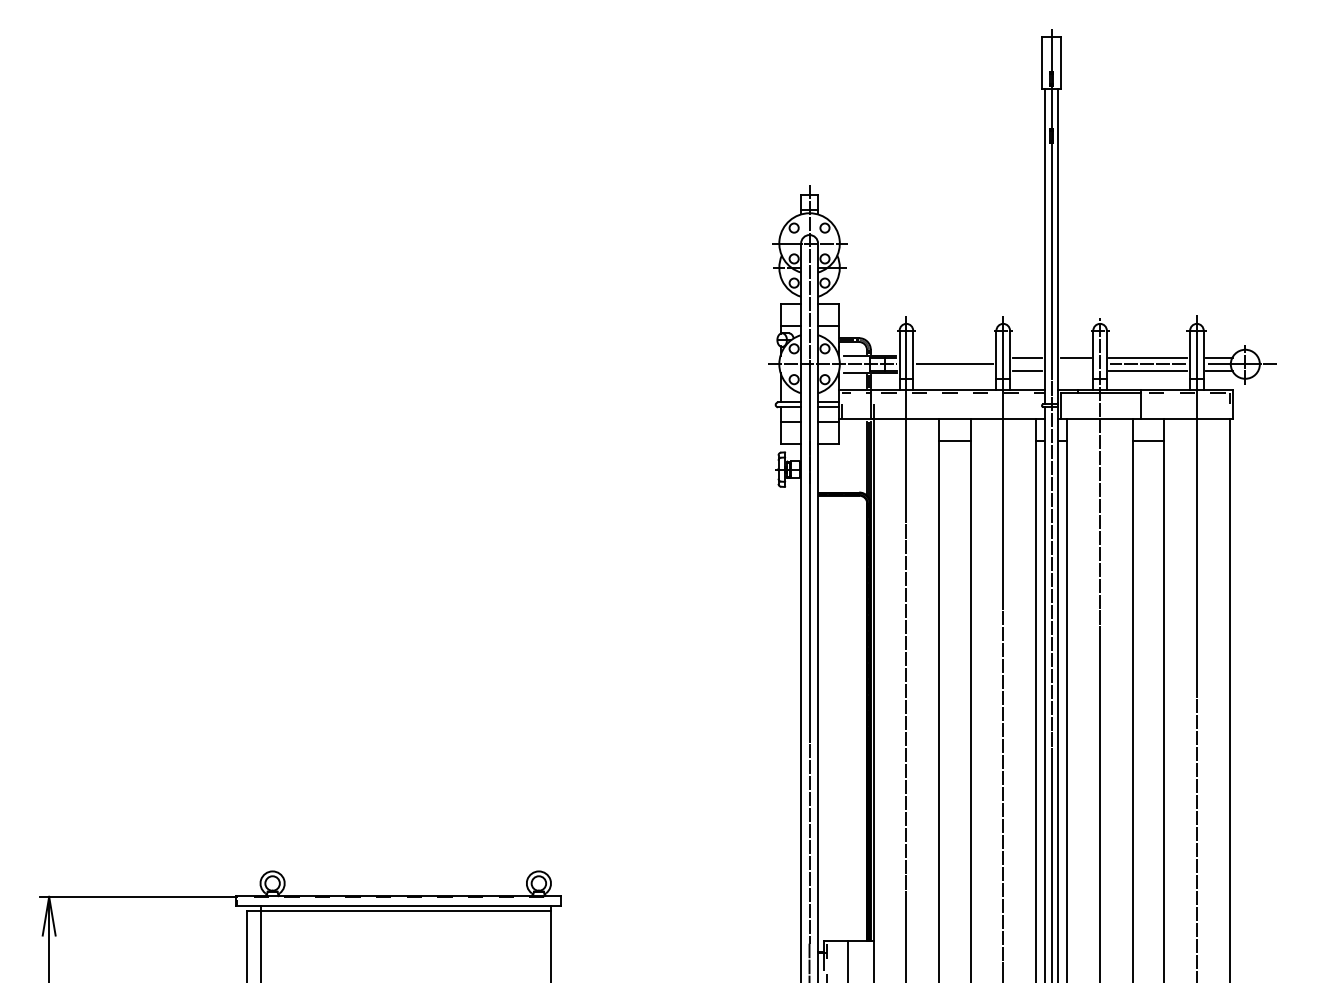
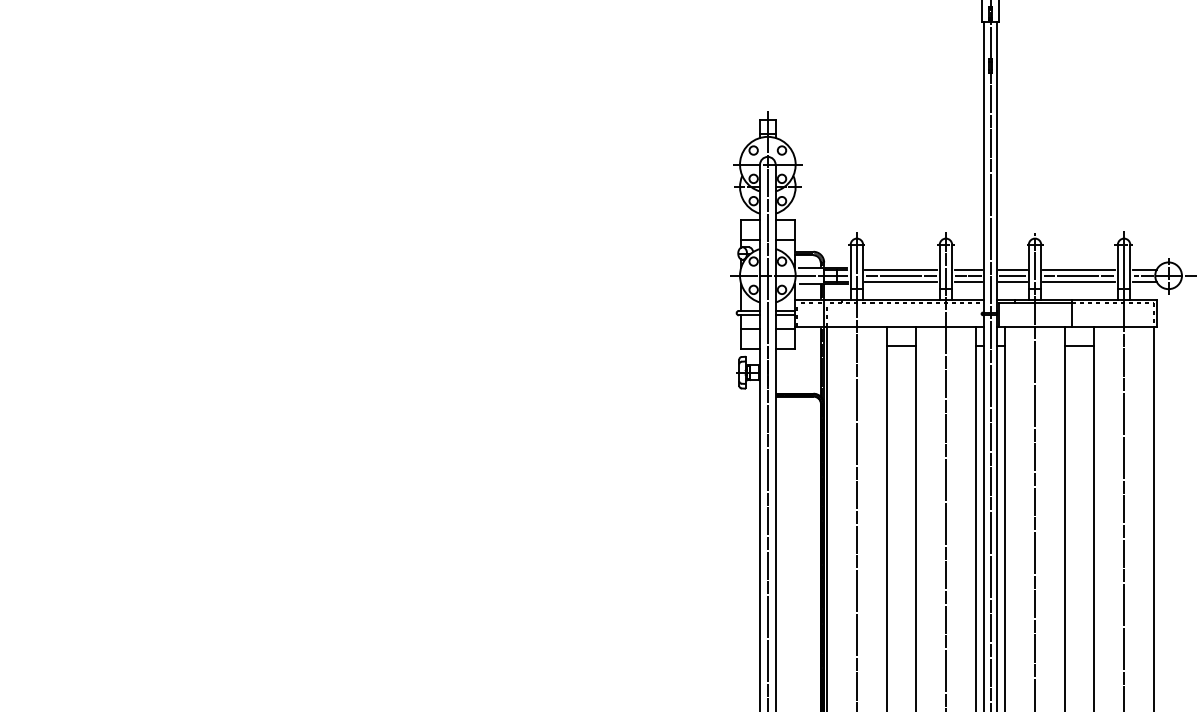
line: (954, 357) -> (901, 269), added
line: (1027, 364) -> (968, 275), added
line: (1075, 364) -> (1012, 275), added
line: (954, 371) -> (901, 282), added
line: (1075, 371) -> (1012, 282), added

